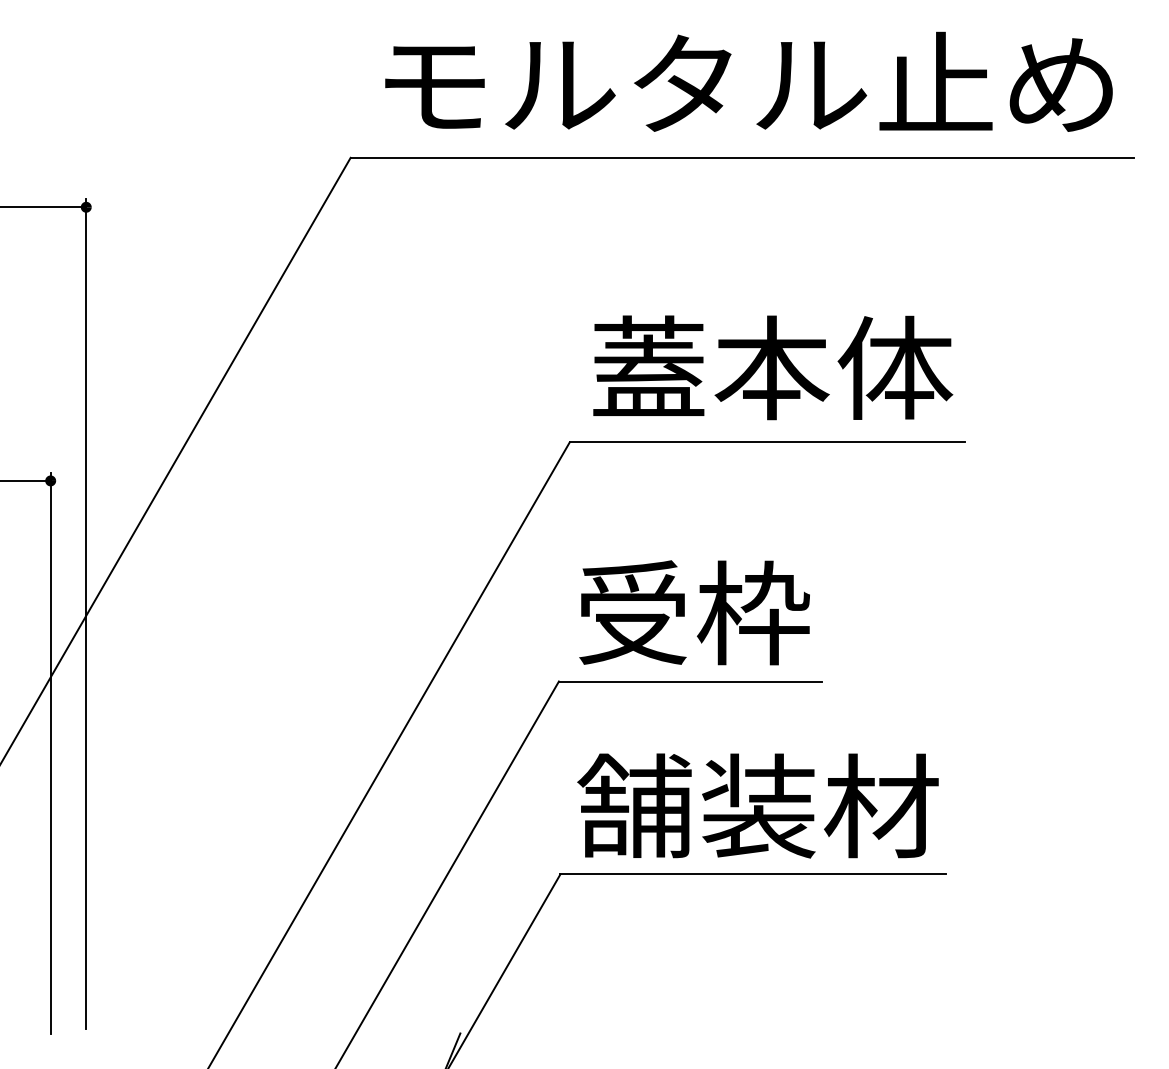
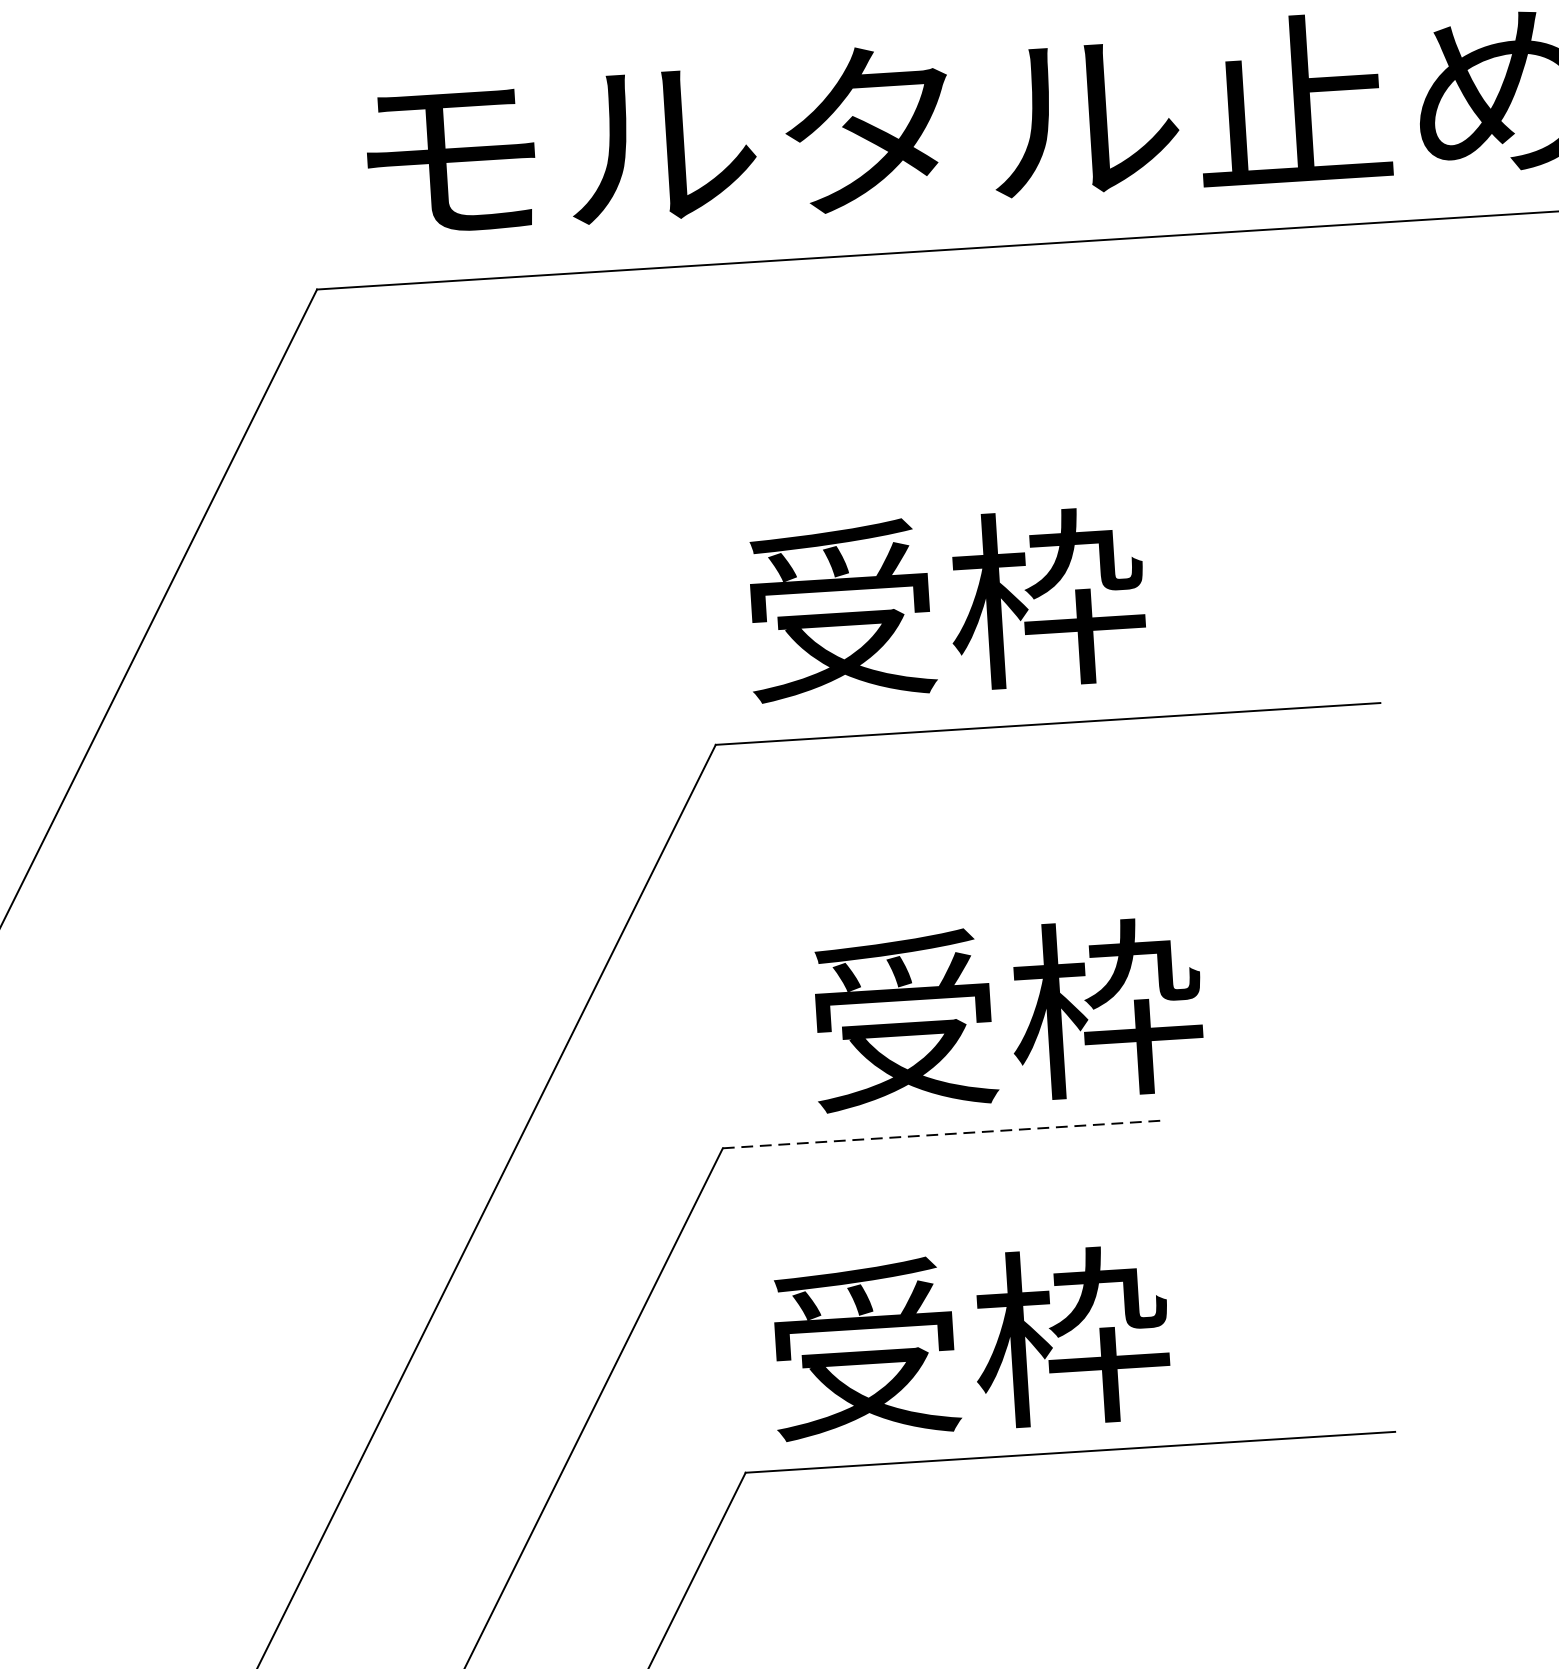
text: (773, 367) -> (1050, 597), 蓋本体 -> 受枠
text: (694, 612) -> (1007, 1013), moved
line: (690, 681) -> (944, 1134), solid -> dashed
text: (757, 805) -> (1069, 1335), 舗装材 -> 受枠

